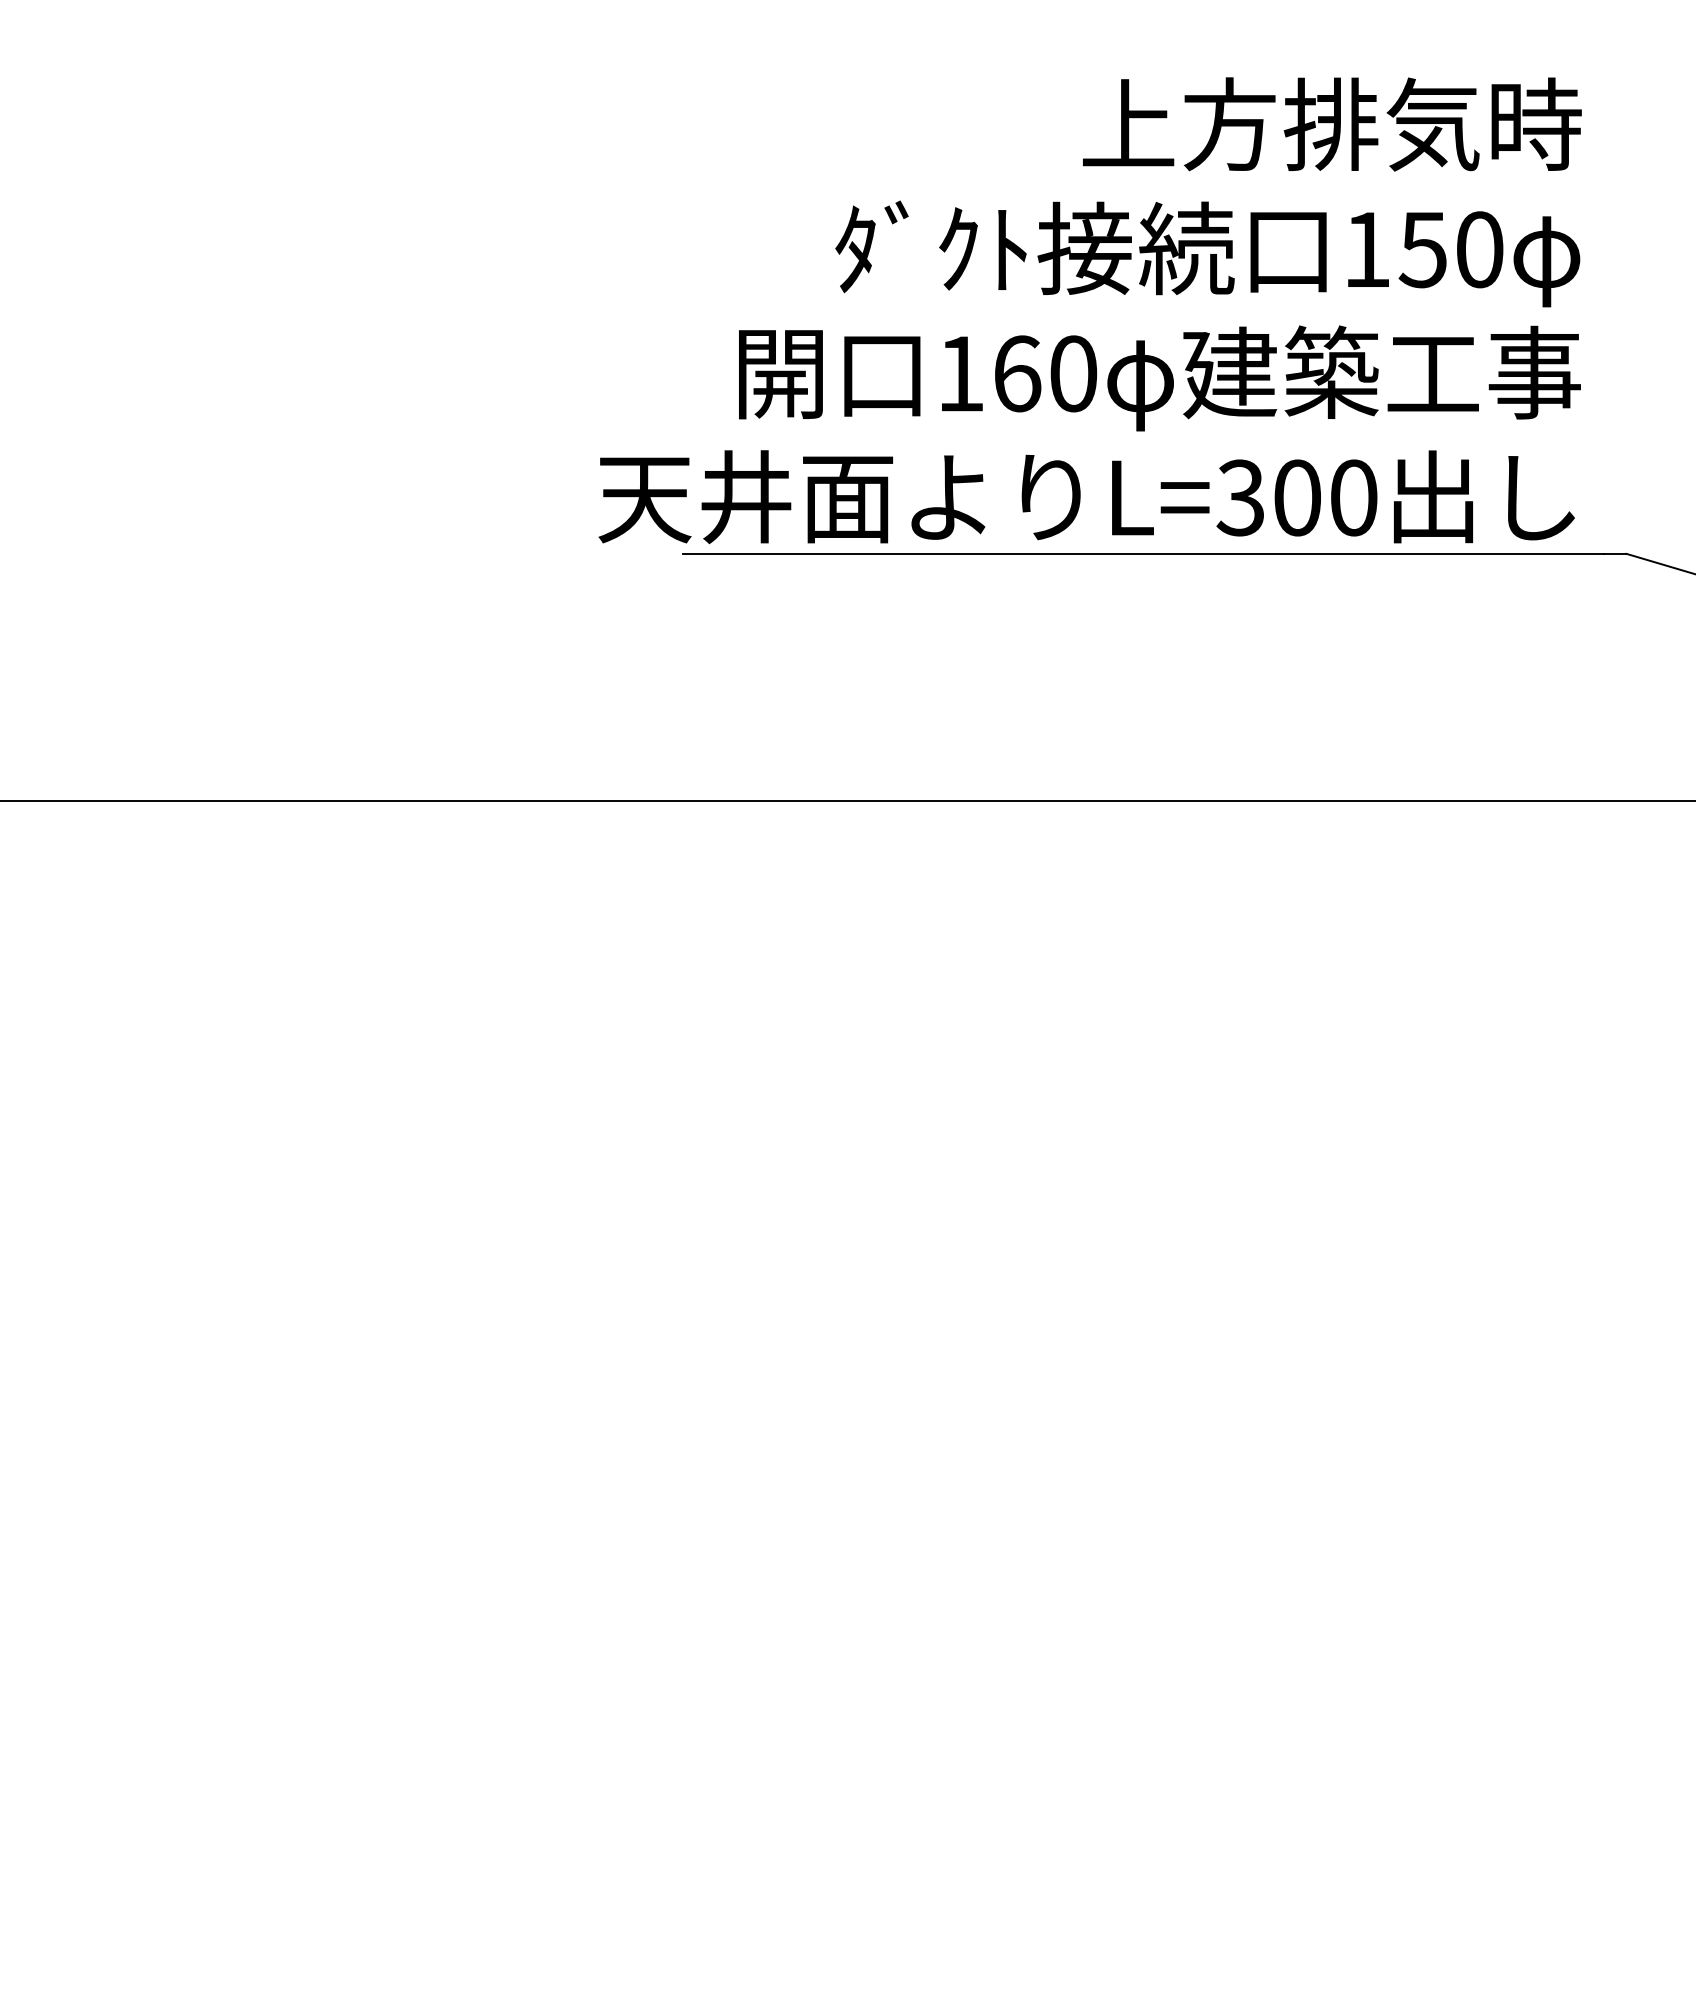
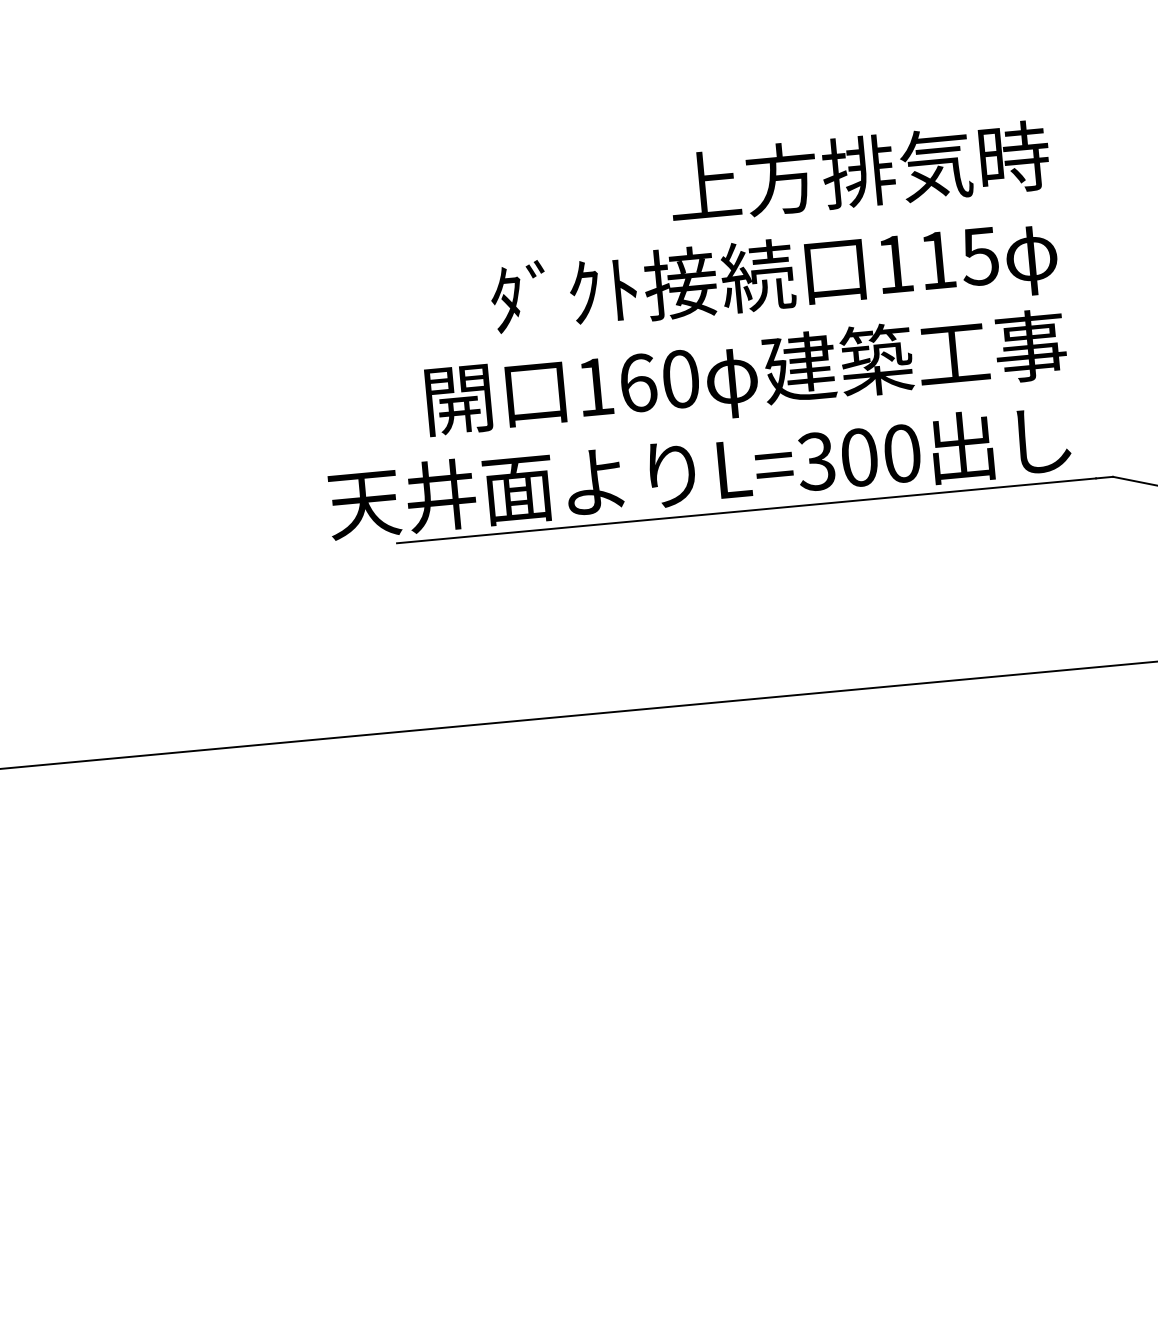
text: (1450, 249) -> (958, 258), 150 -> 115

